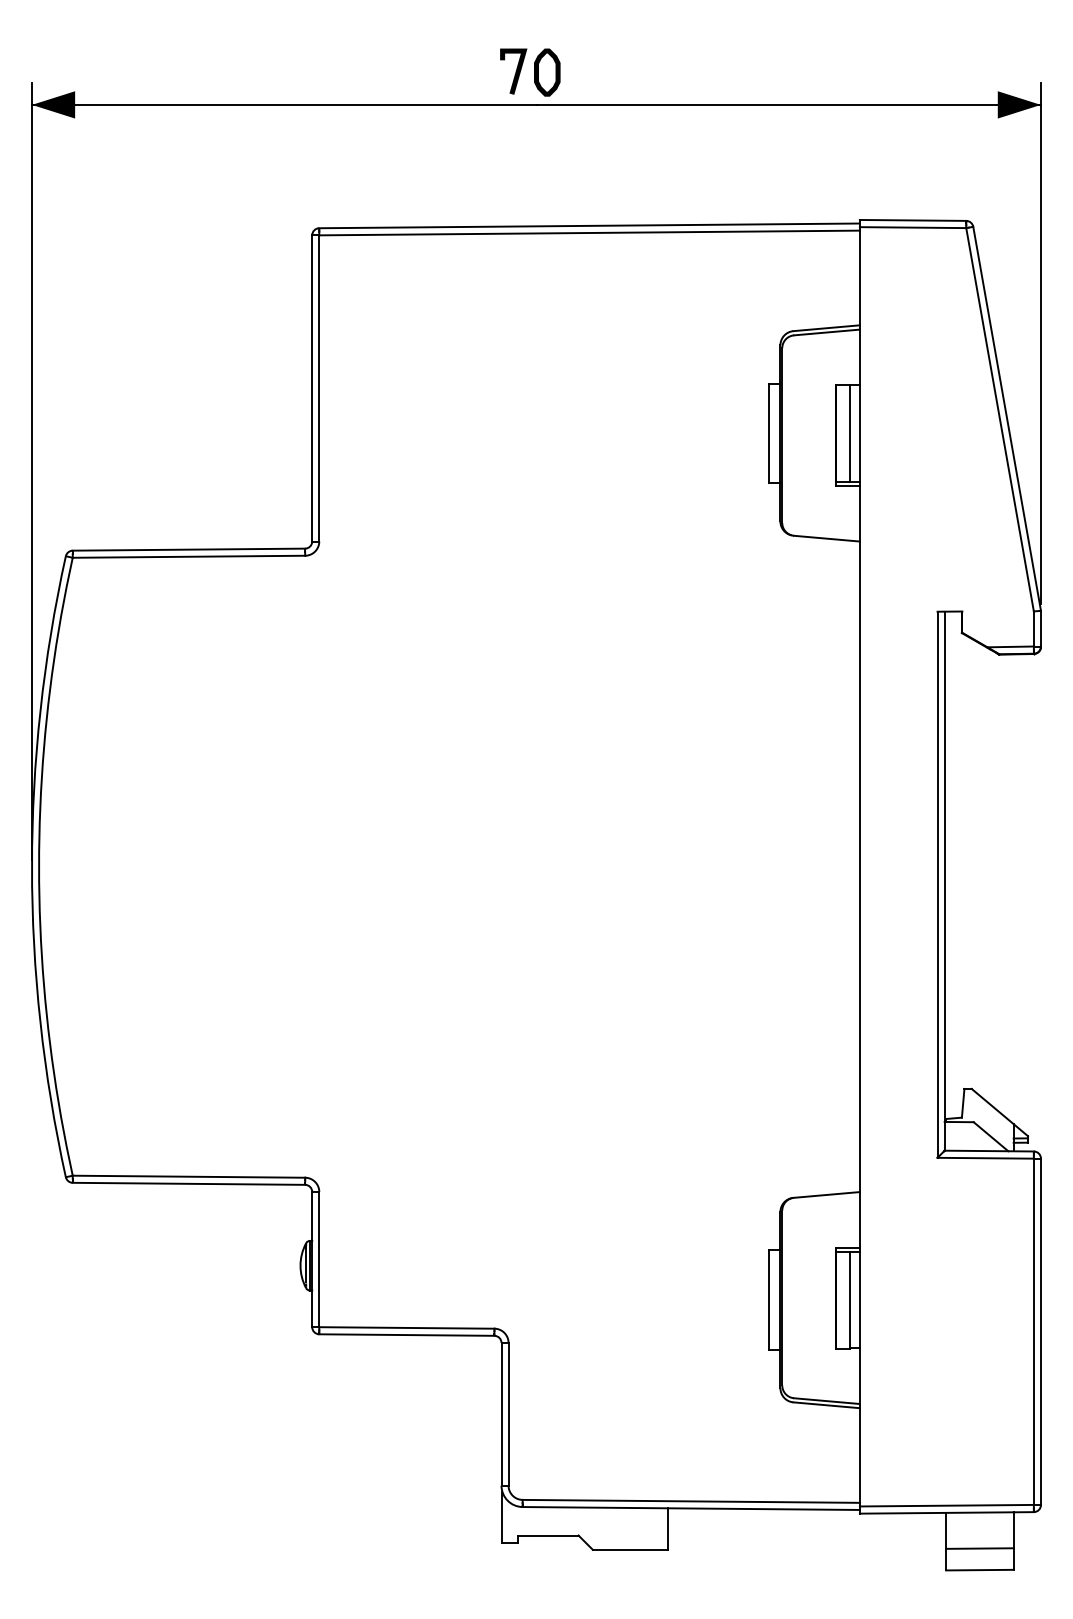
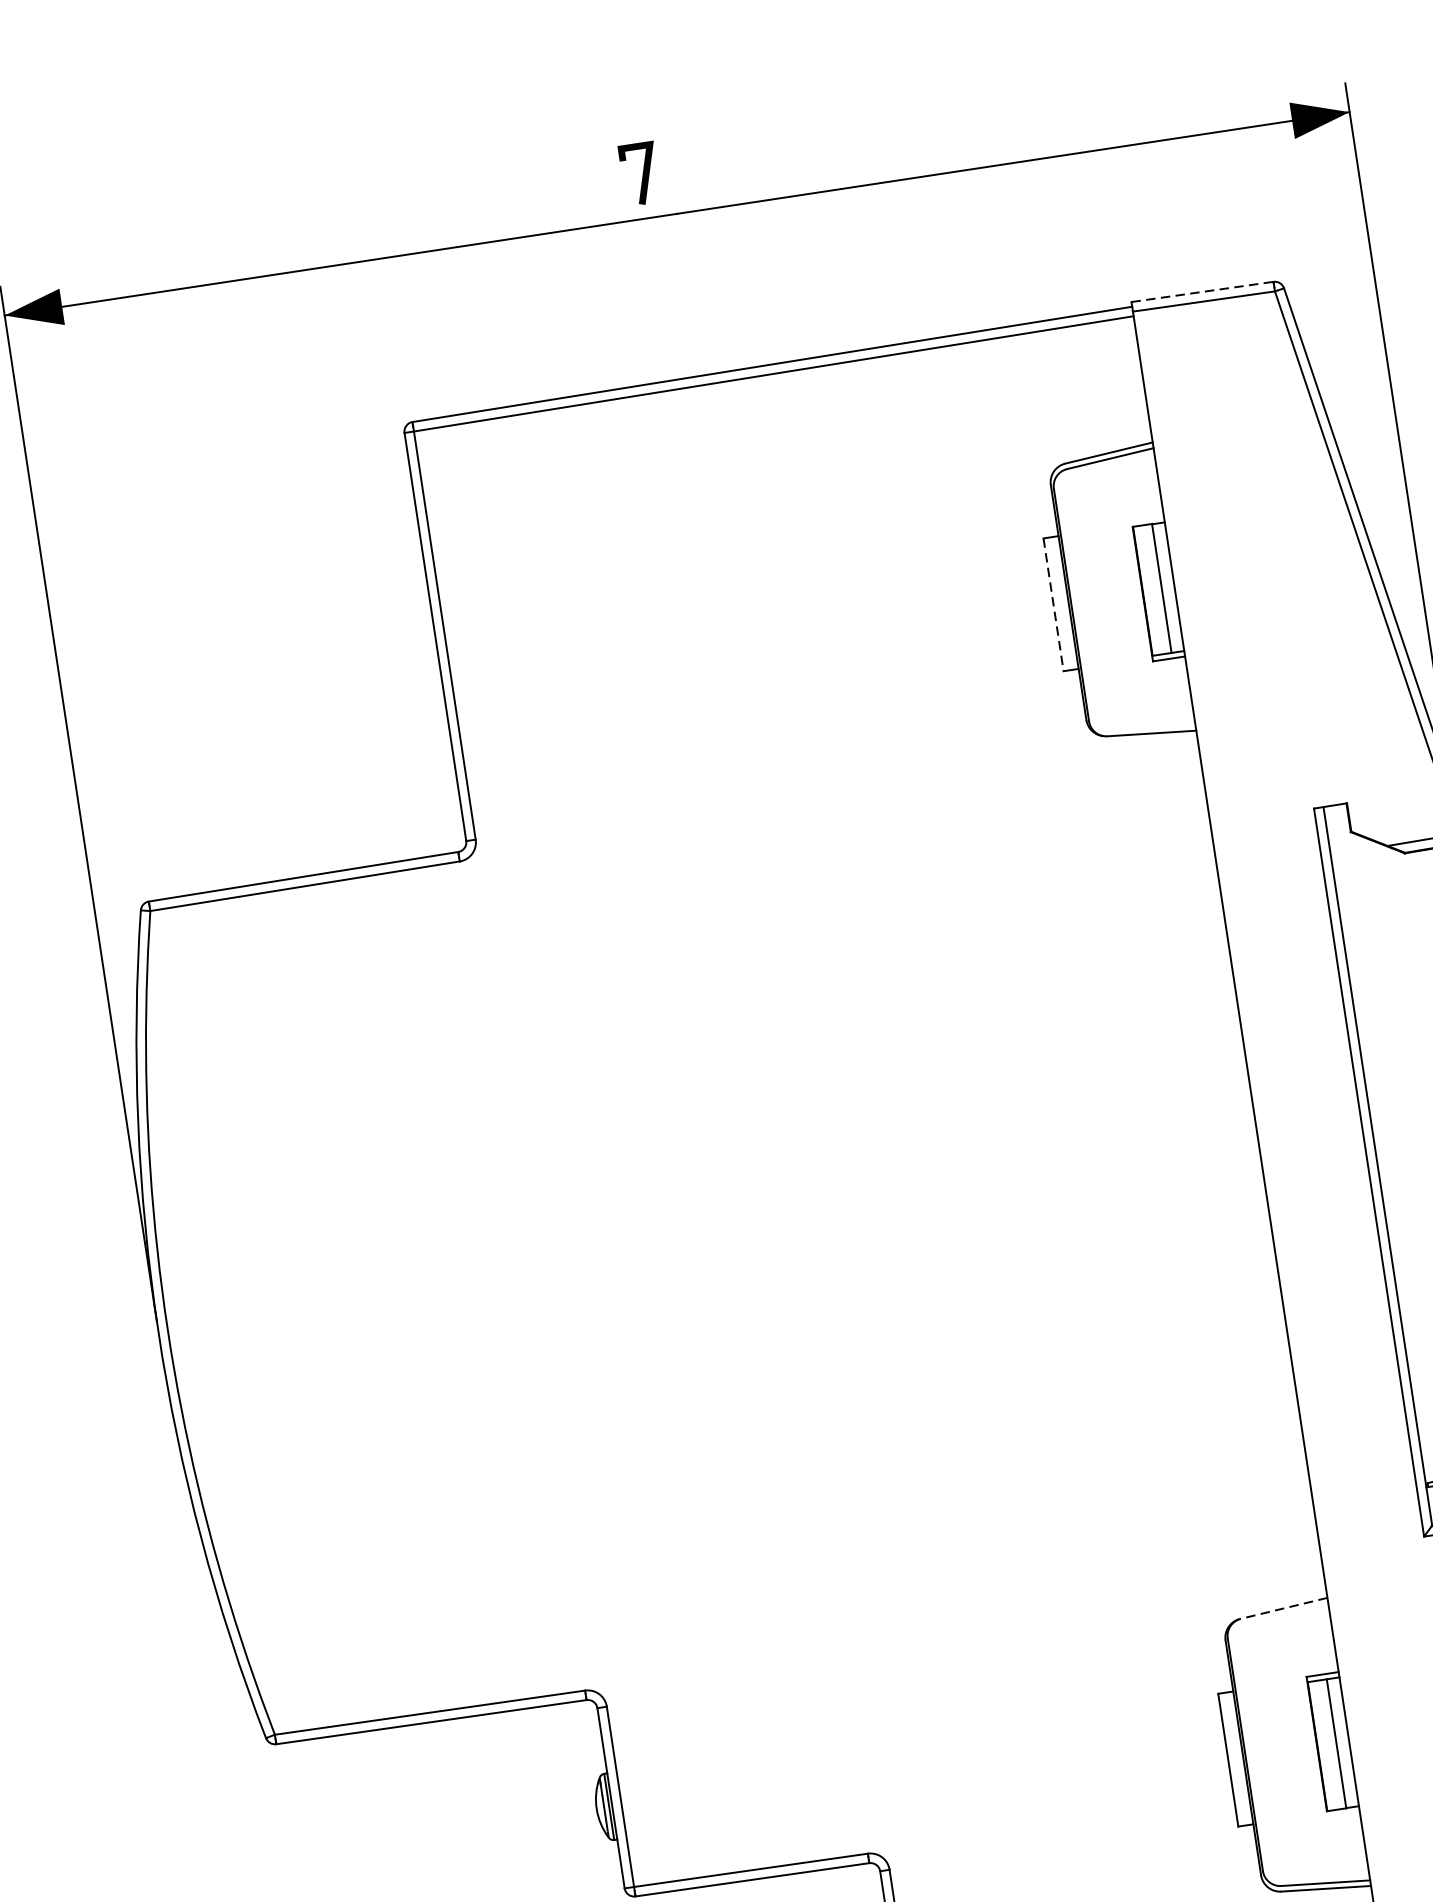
part: (547, 72) -> (685, 168), removed
line: (913, 220) -> (1203, 291), solid -> dashed
line: (769, 433) -> (1054, 604), solid -> dashed
line: (826, 1194) -> (1283, 1607), solid -> dashed

